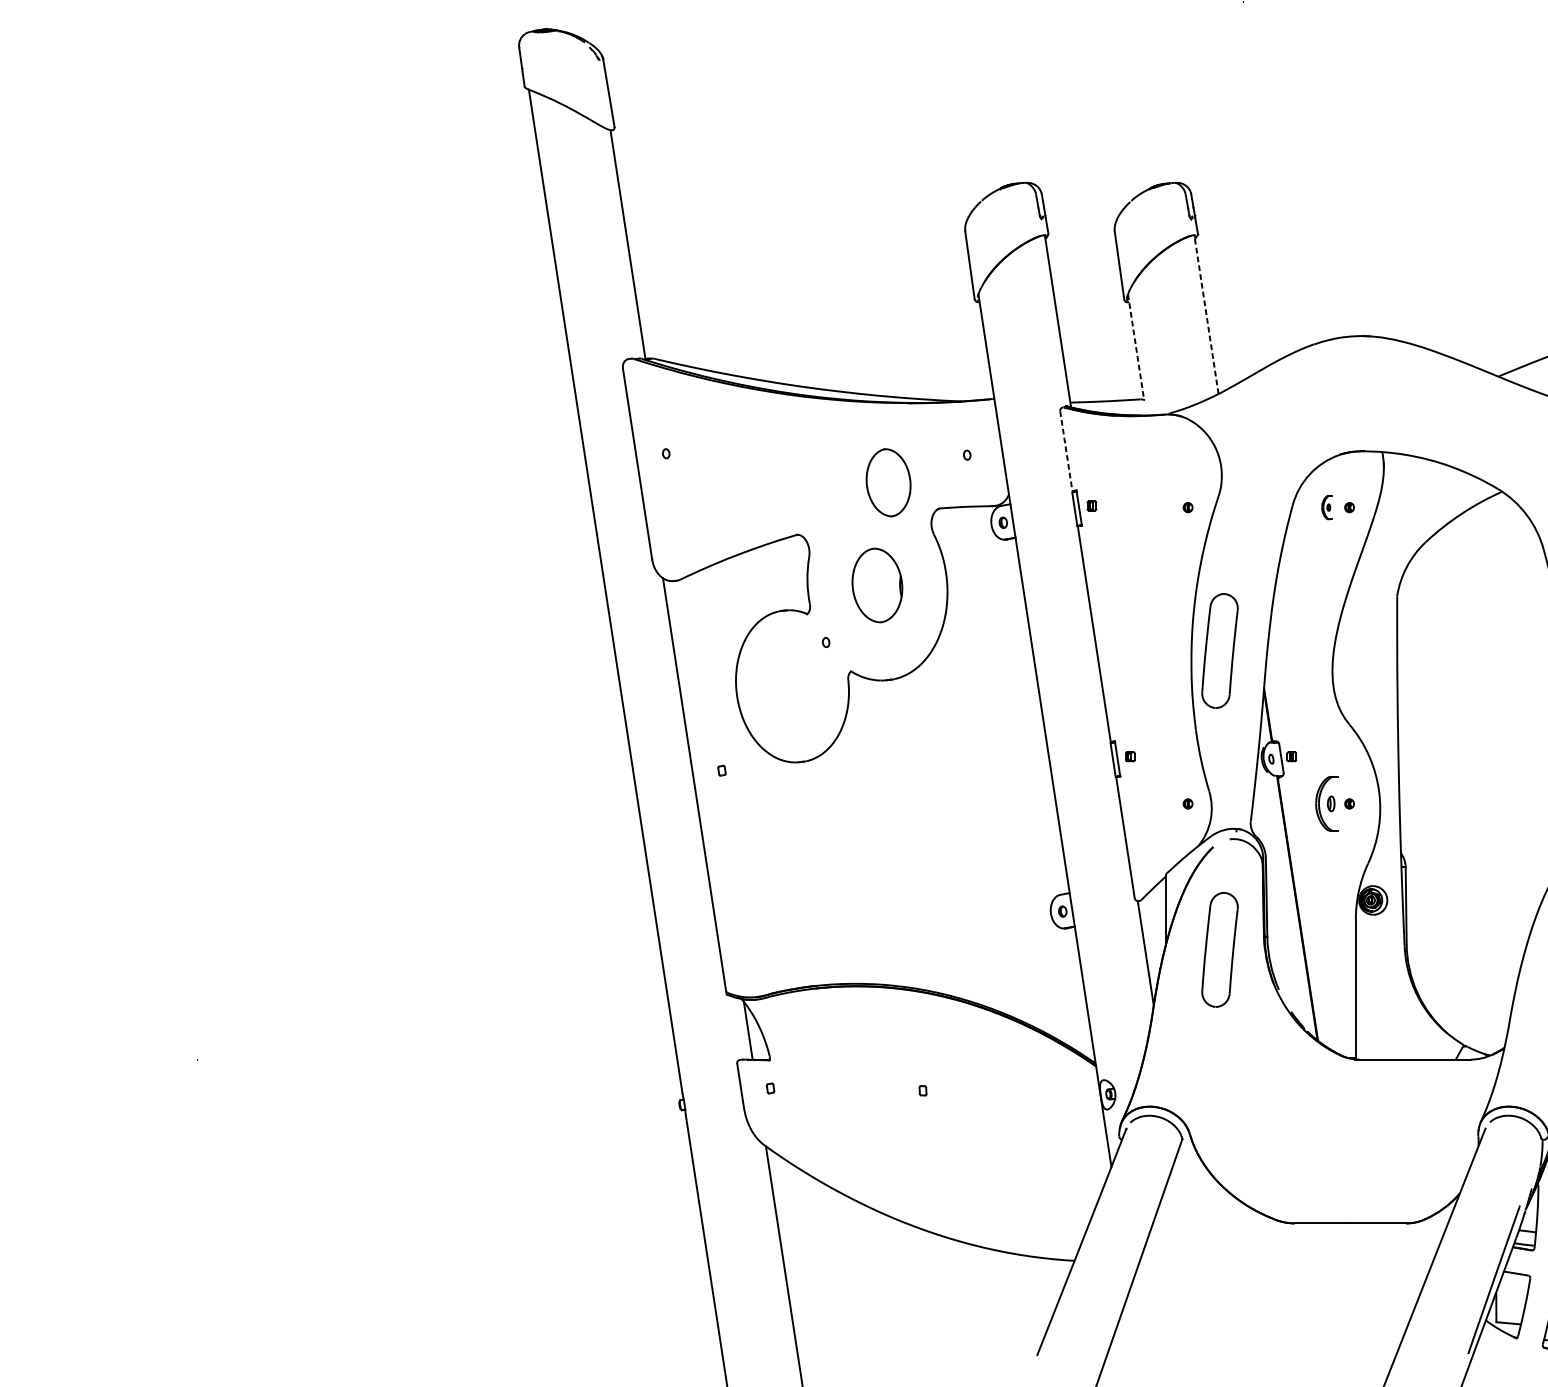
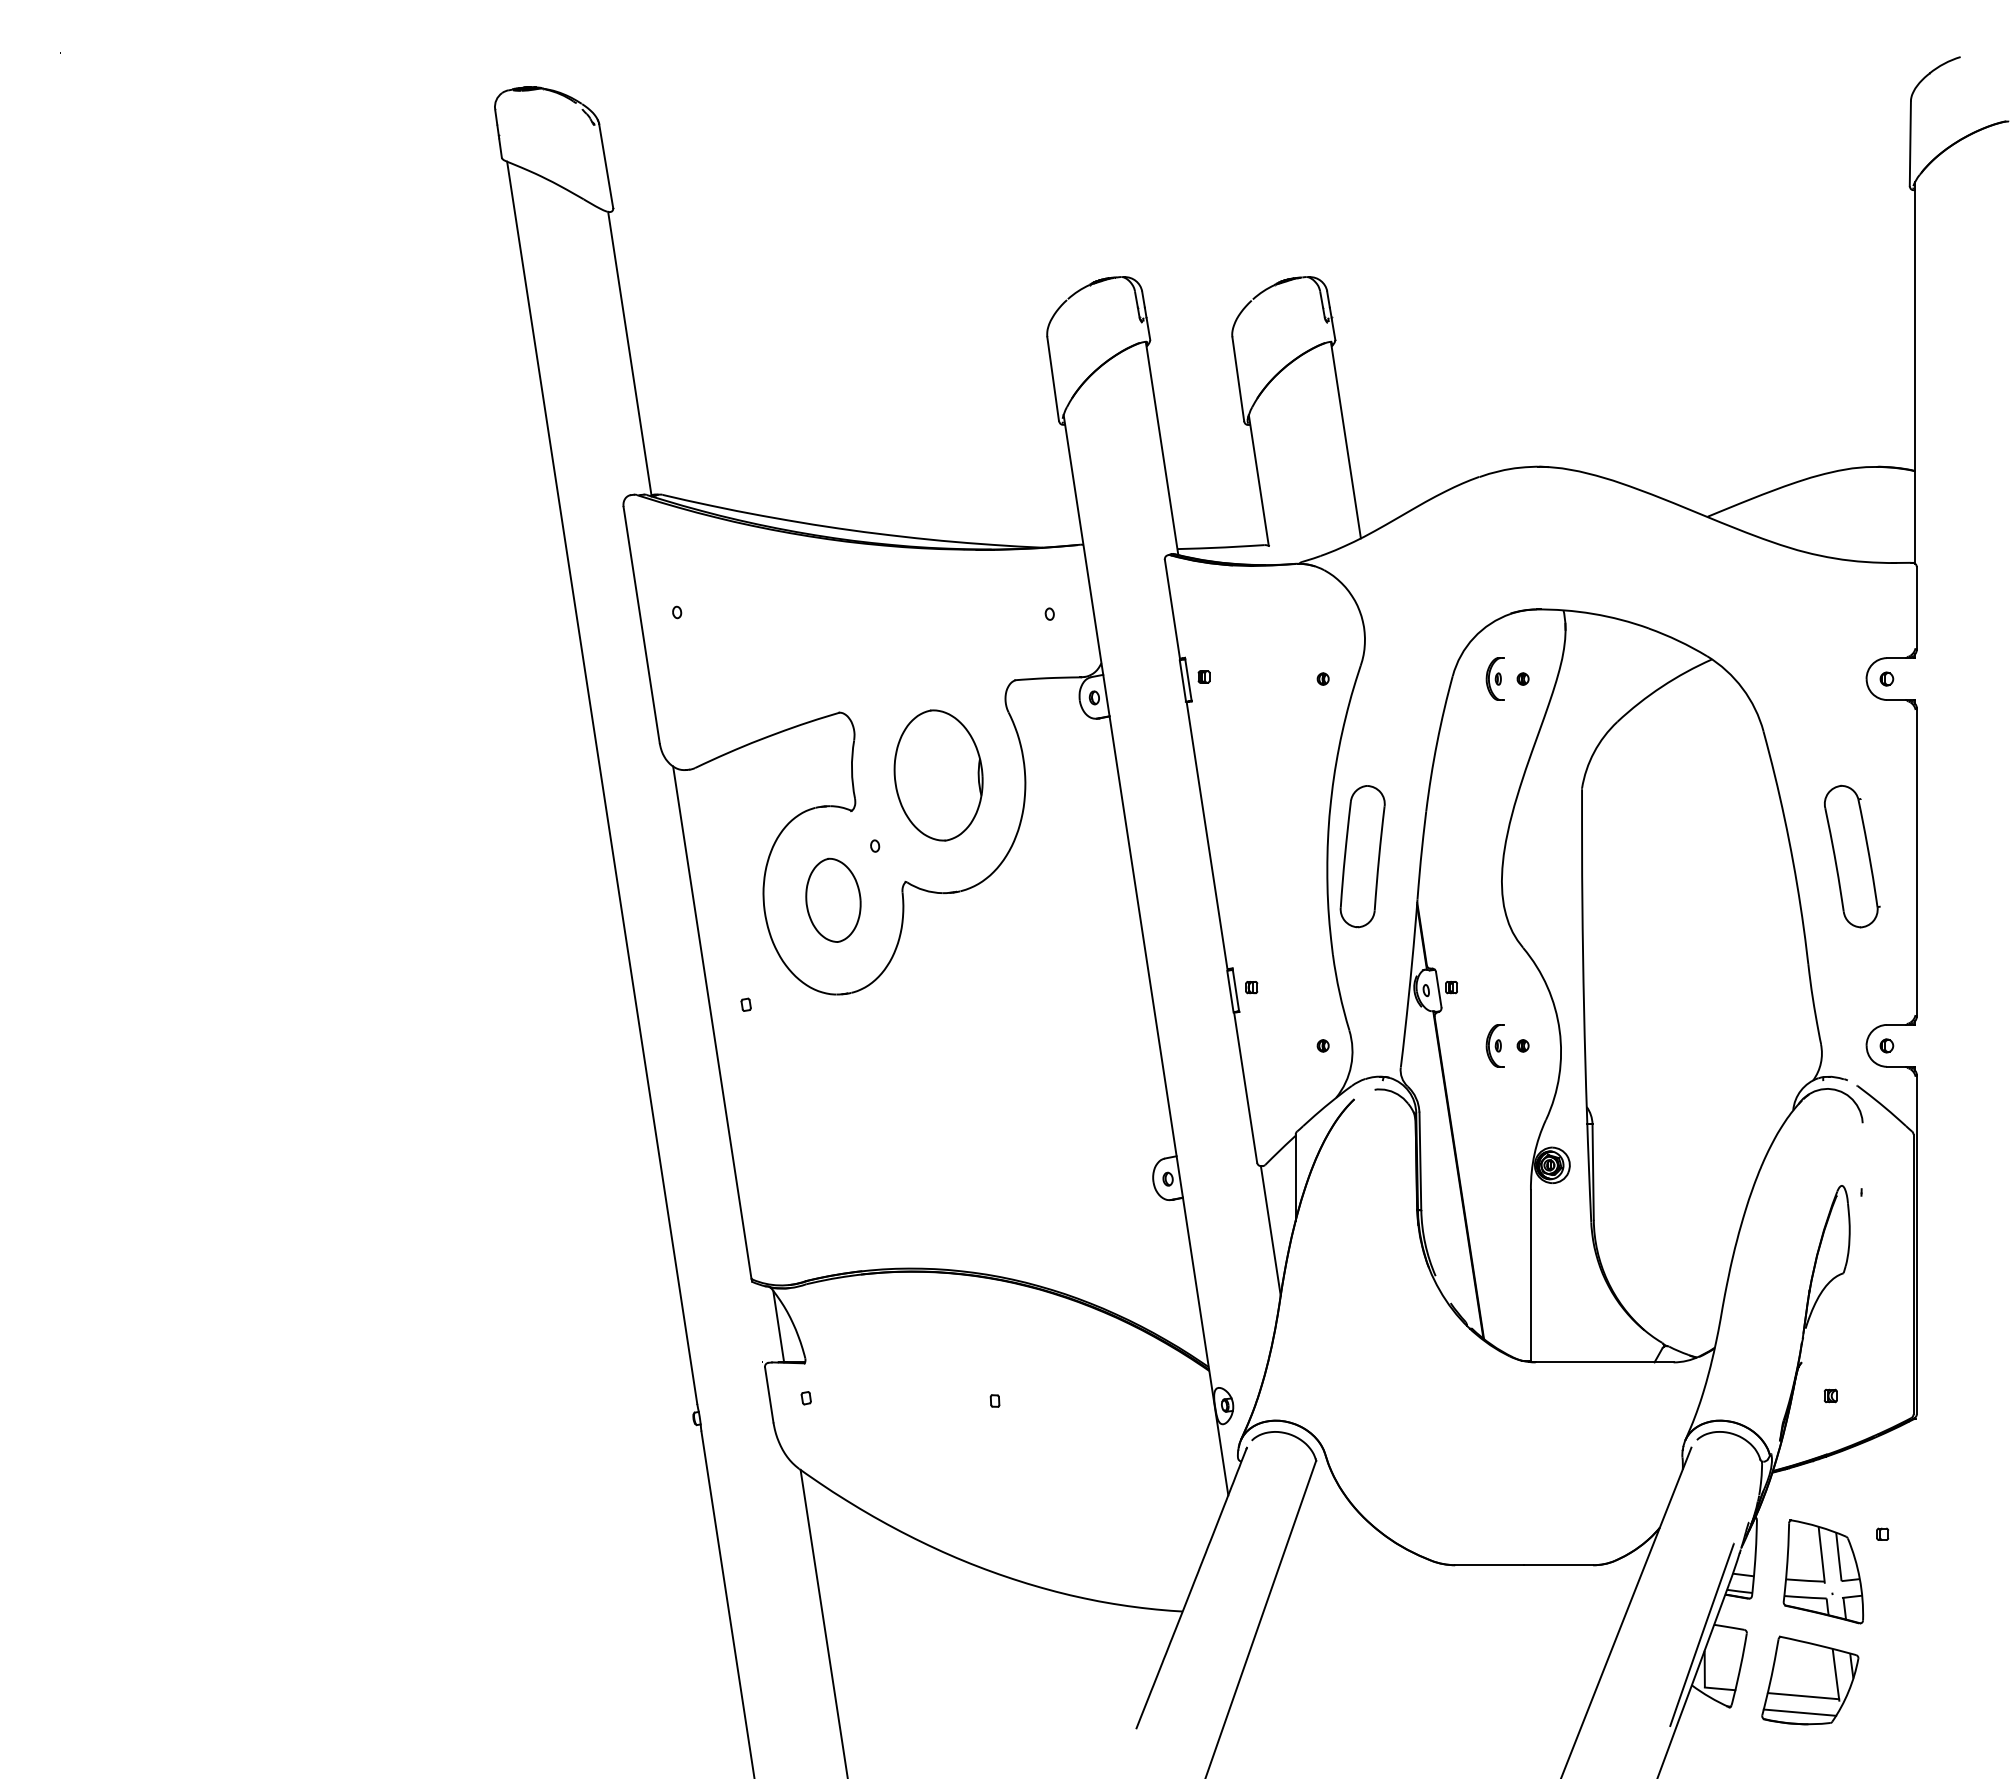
line: (1206, 314) -> (1345, 439), dashed -> solid
line: (1135, 347) -> (1258, 481), dashed -> solid
line: (1066, 451) -> (1172, 609), dashed -> solid
part: (888, 482) -> (833, 899), moved
part: (1326, 507) -> (1494, 678), size x1.43
part: (877, 585) -> (938, 775), size x1.43
part: (1326, 803) -> (1494, 1045), size x0.62
part: (1219, 949) -> (1362, 1226), removed

